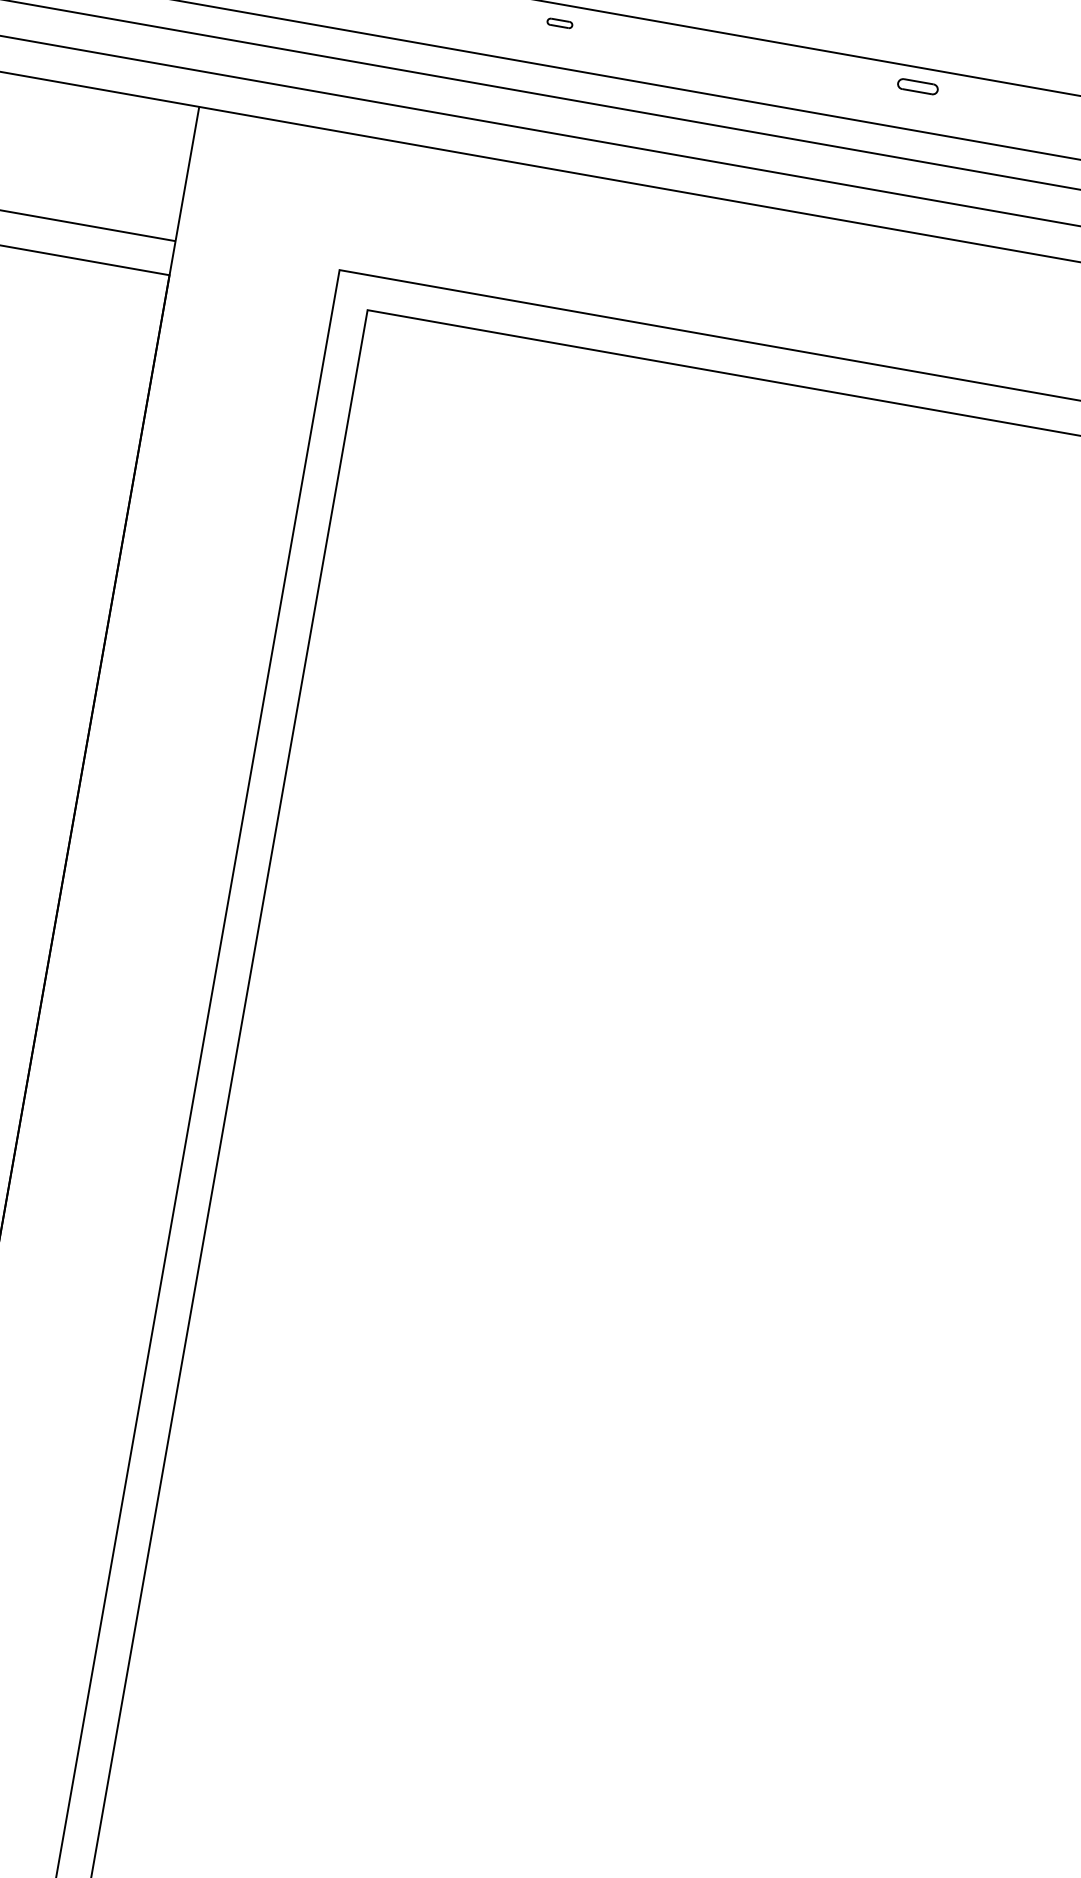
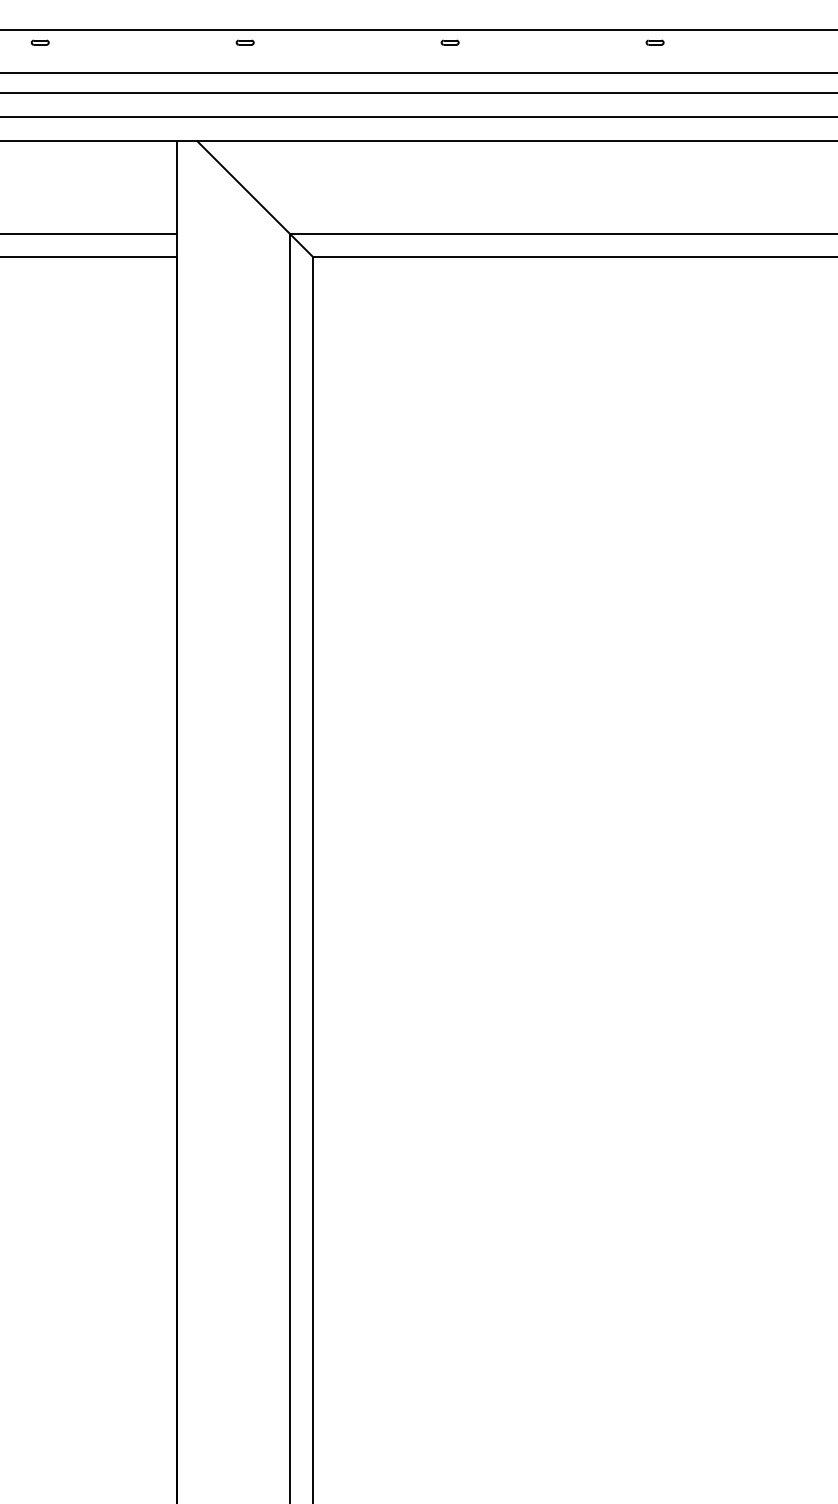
part: (559, 22) -> (449, 42), moved
part: (917, 86) -> (654, 42), size x0.62
line: (298, 211) -> (255, 199), added

